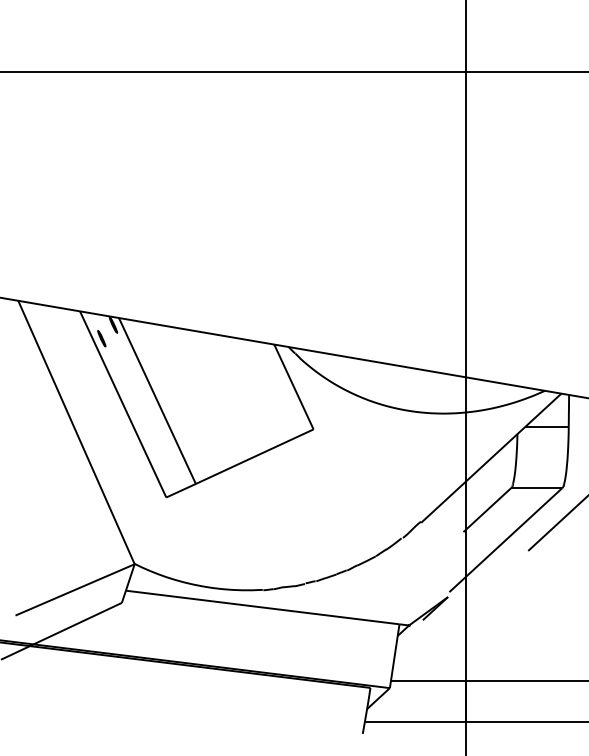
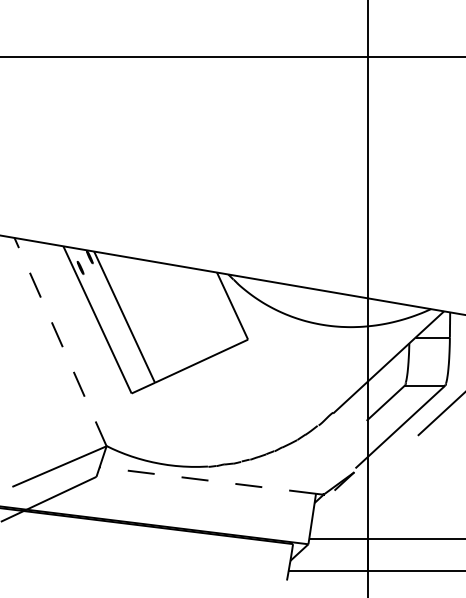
line: (76, 433) -> (60, 342), solid -> dashed
line: (262, 607) -> (207, 480), solid -> dashed

